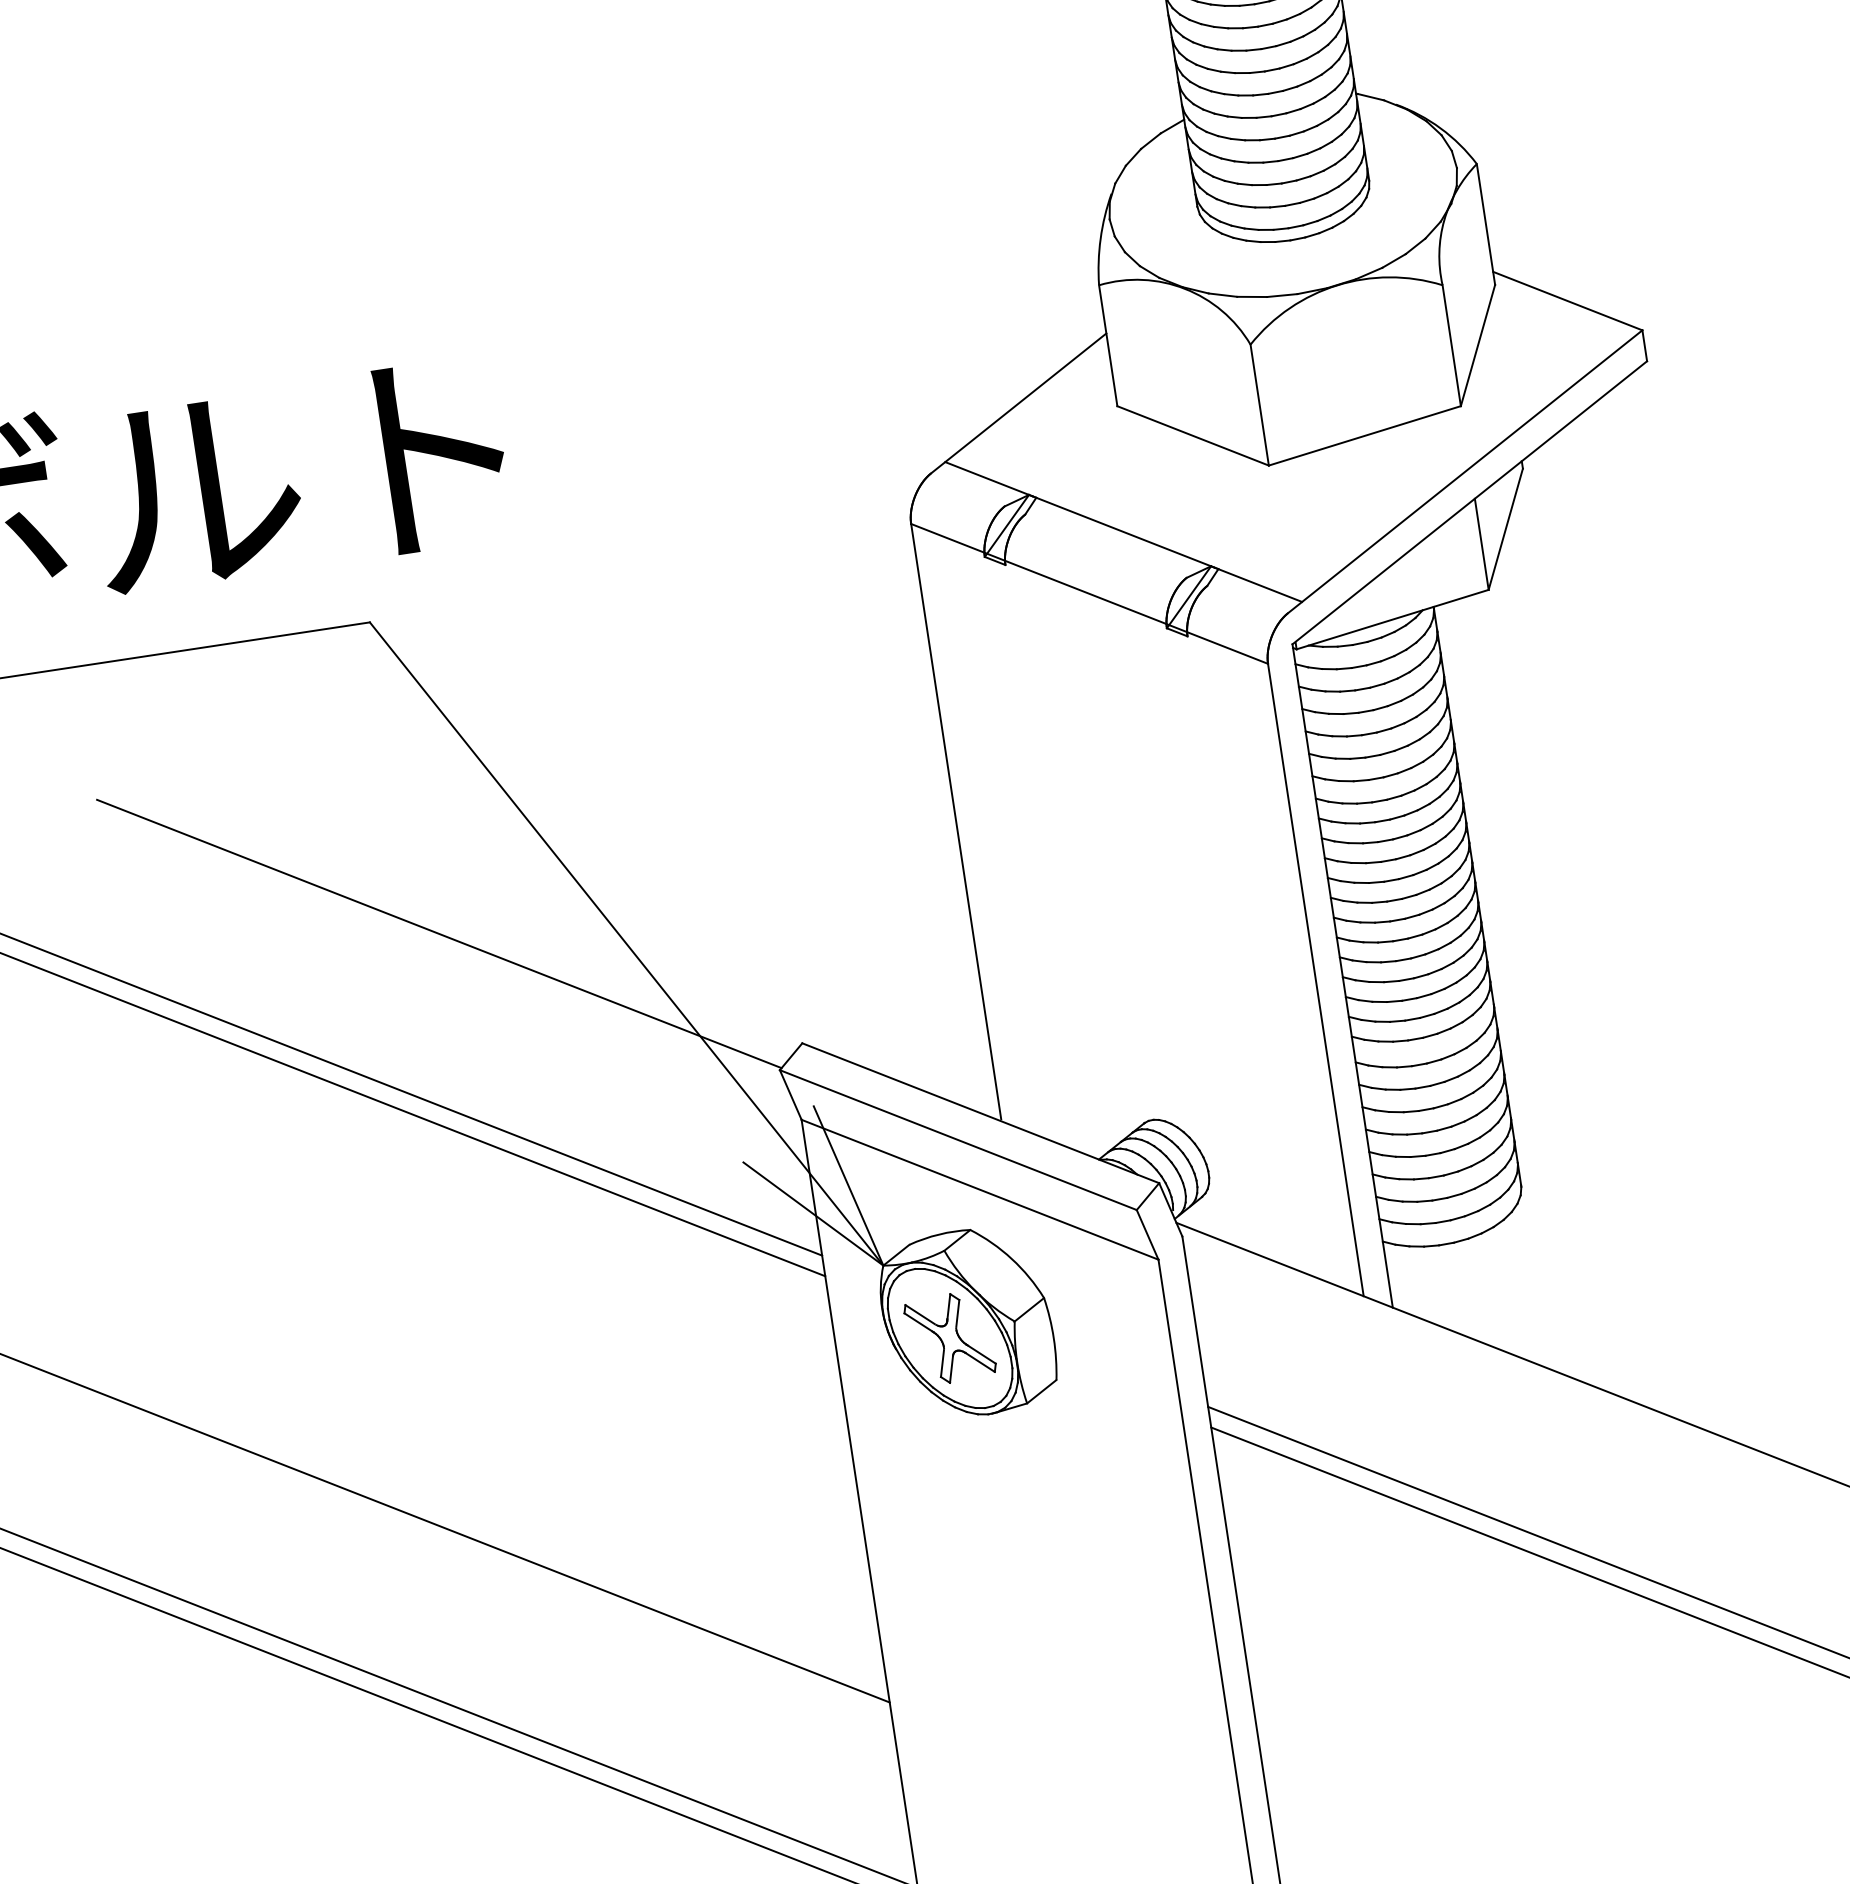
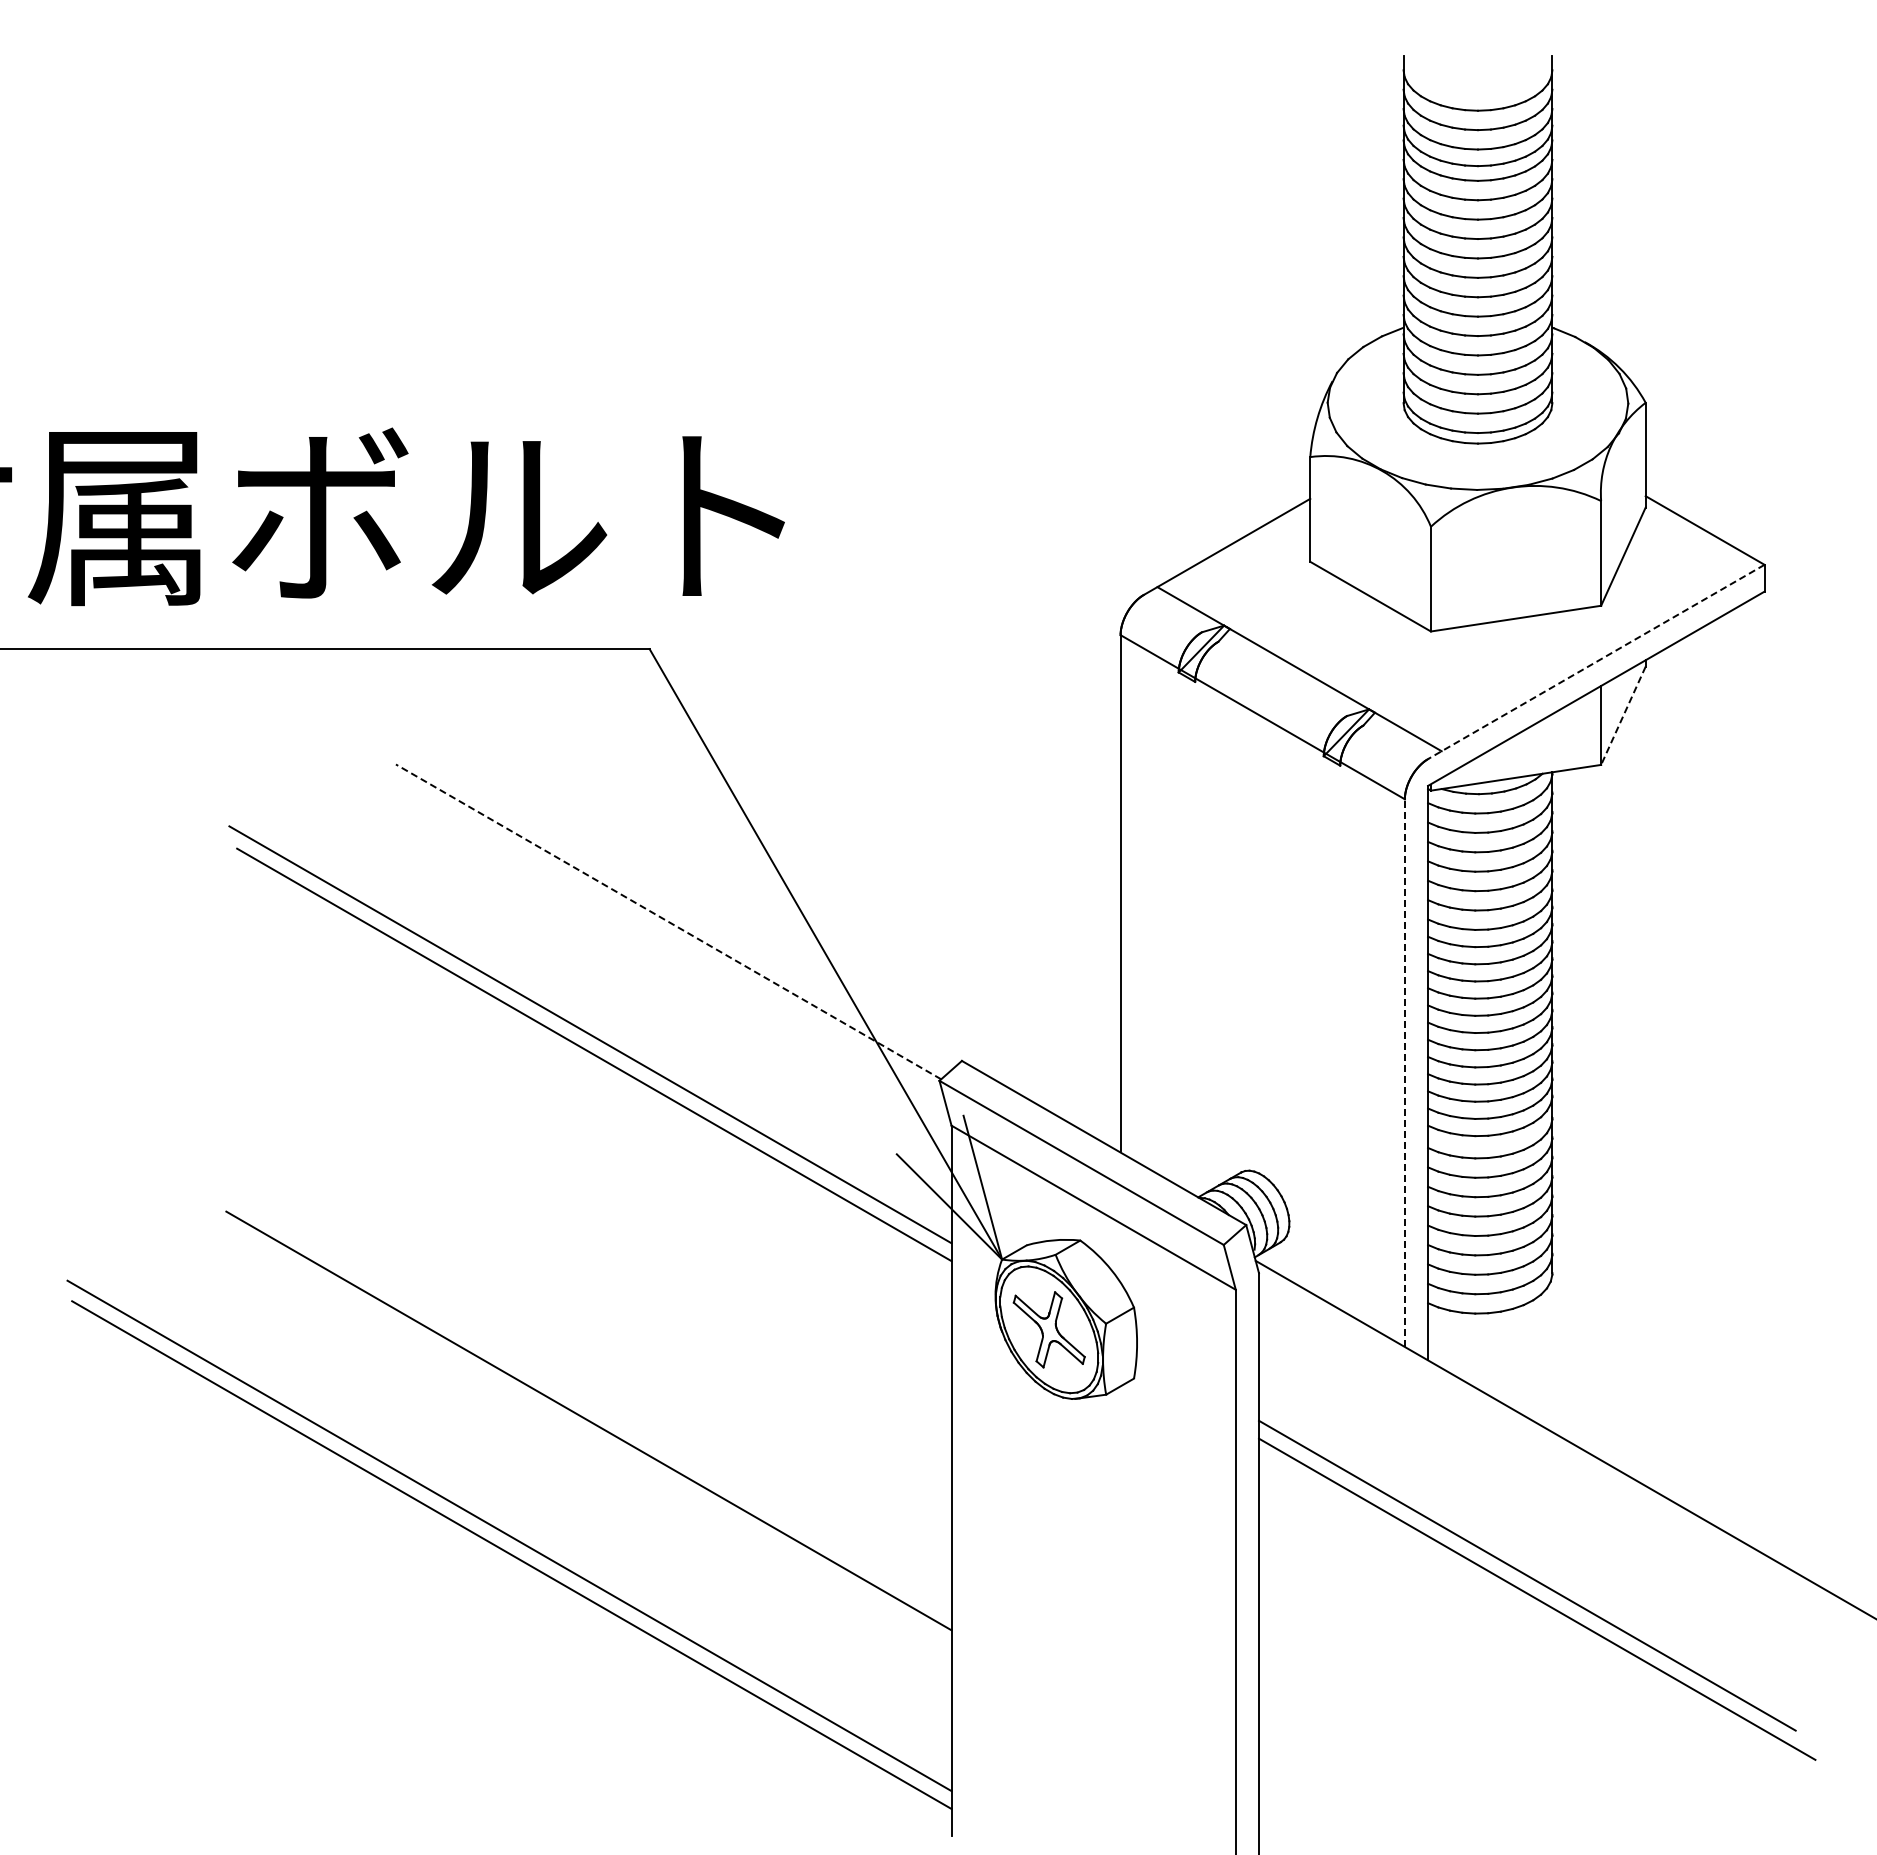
line: (1464, 472) -> (1595, 662), solid -> dashed
line: (1505, 528) -> (1623, 715), solid -> dashed
line: (439, 933) -> (668, 921), solid -> dashed
line: (1315, 980) -> (1404, 1073), solid -> dashed

